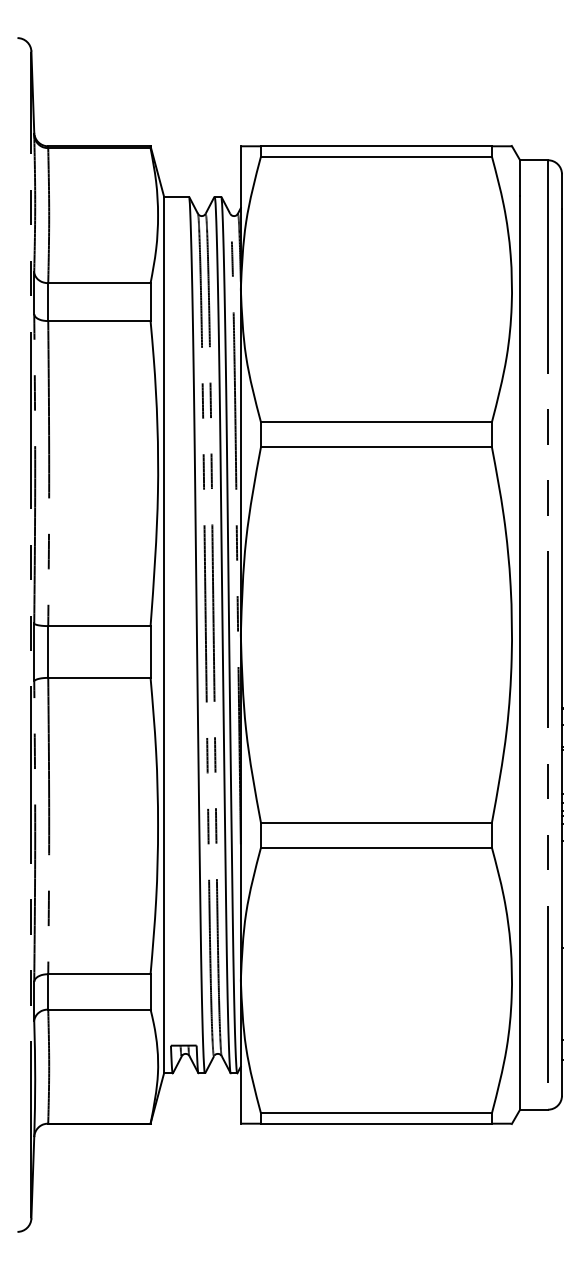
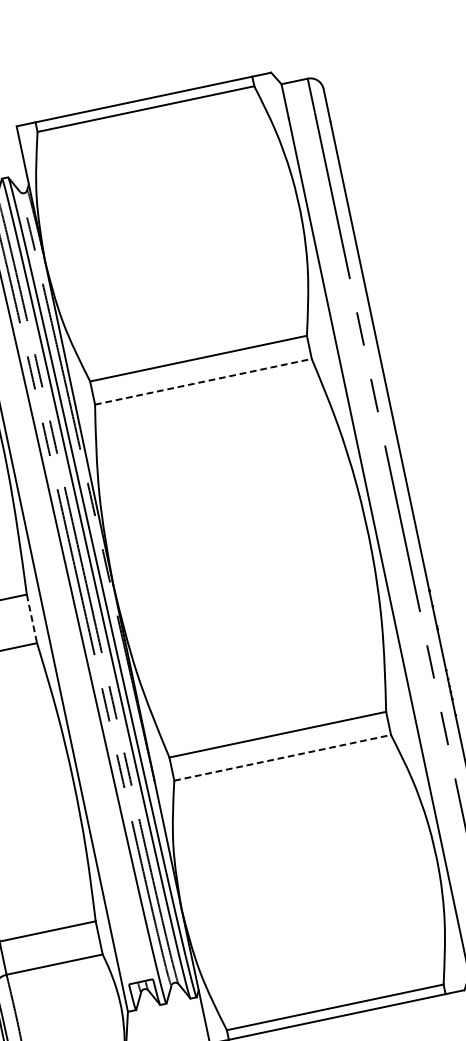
line: (376, 447) -> (203, 382), solid -> dashed
line: (150, 651) -> (31, 618), solid -> dashed
line: (376, 847) -> (282, 757), solid -> dashed

